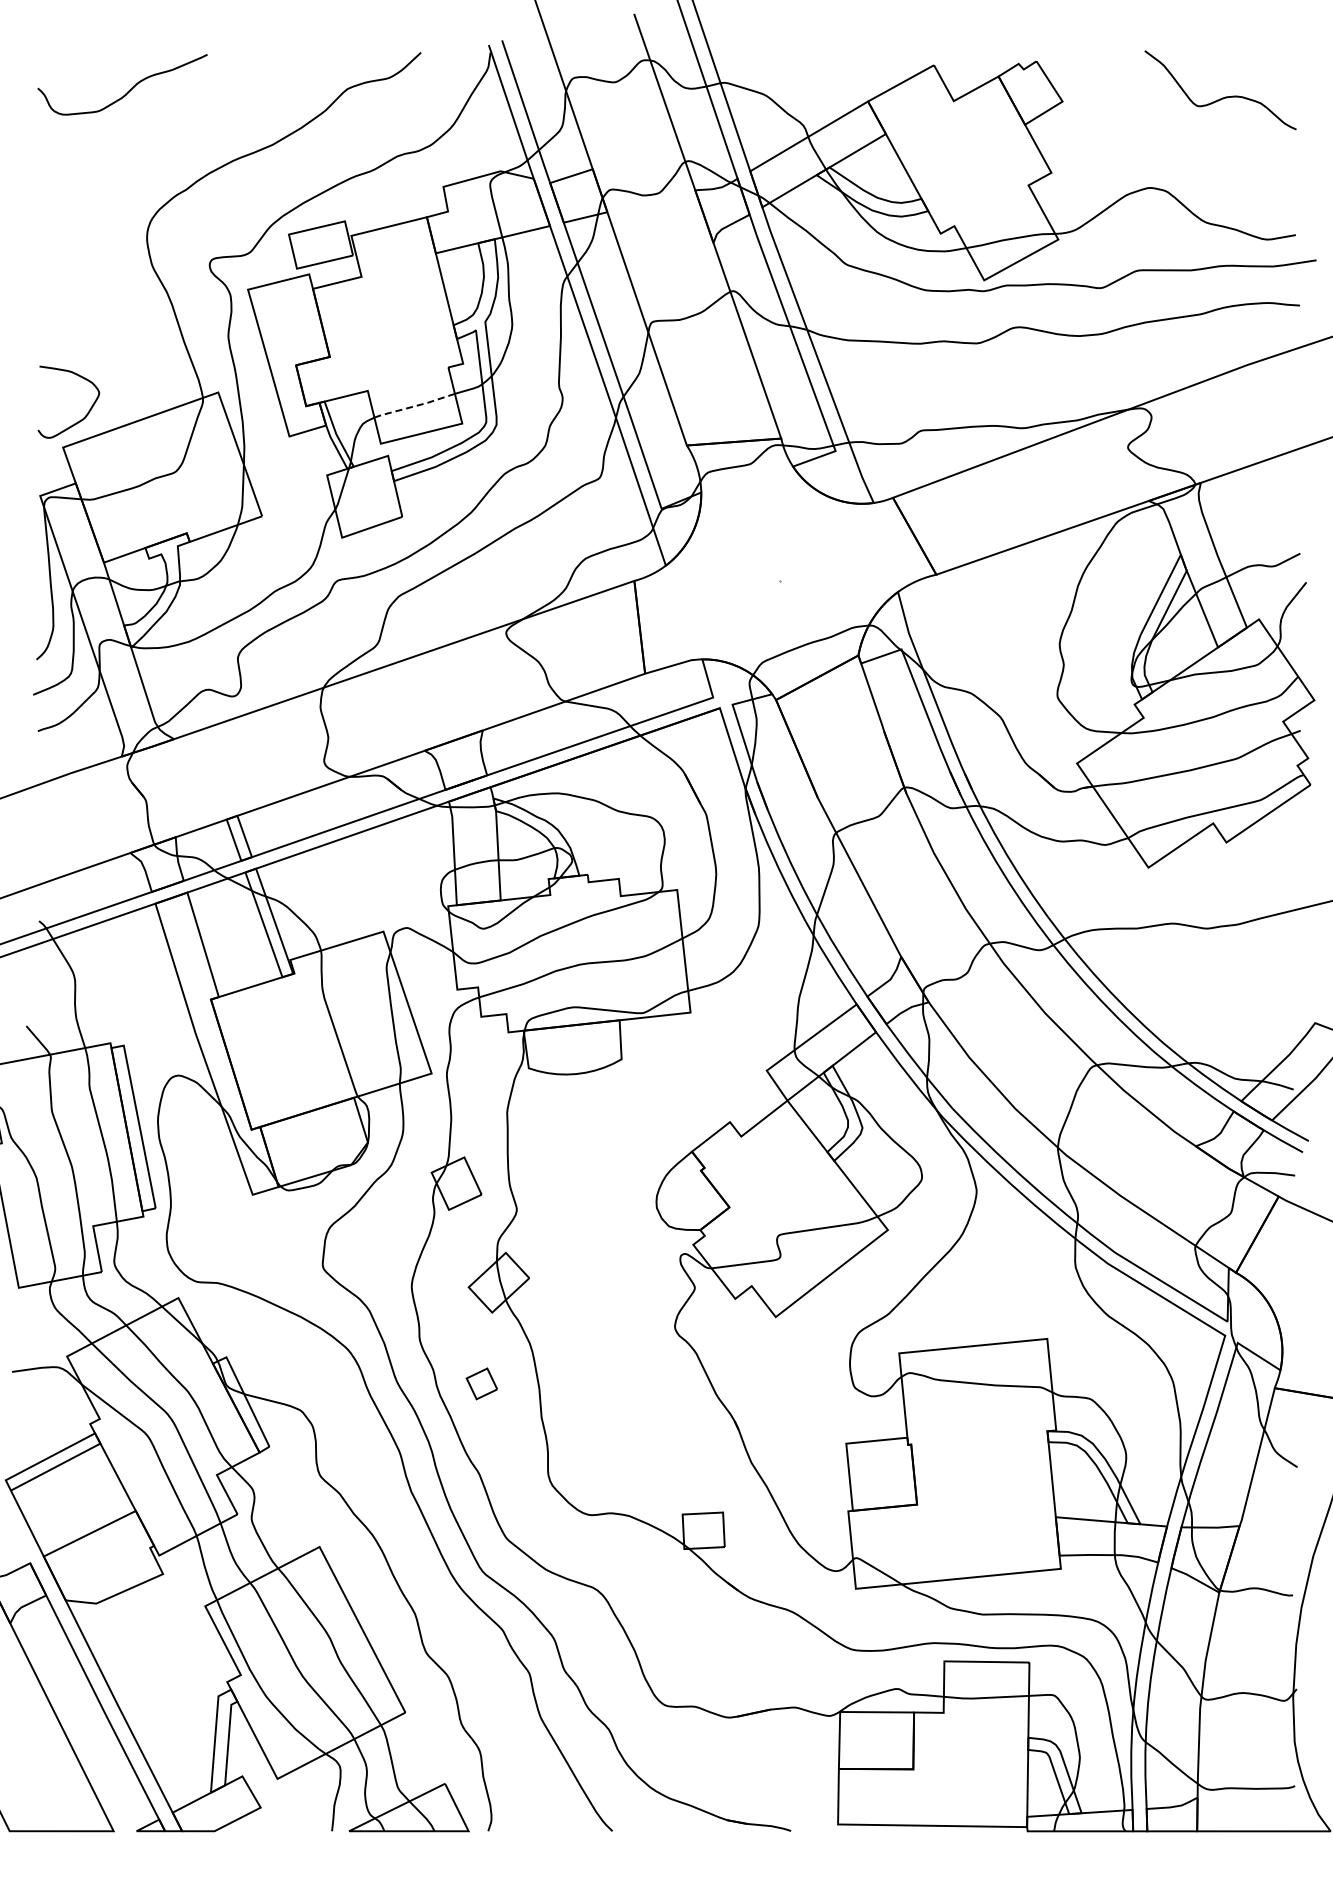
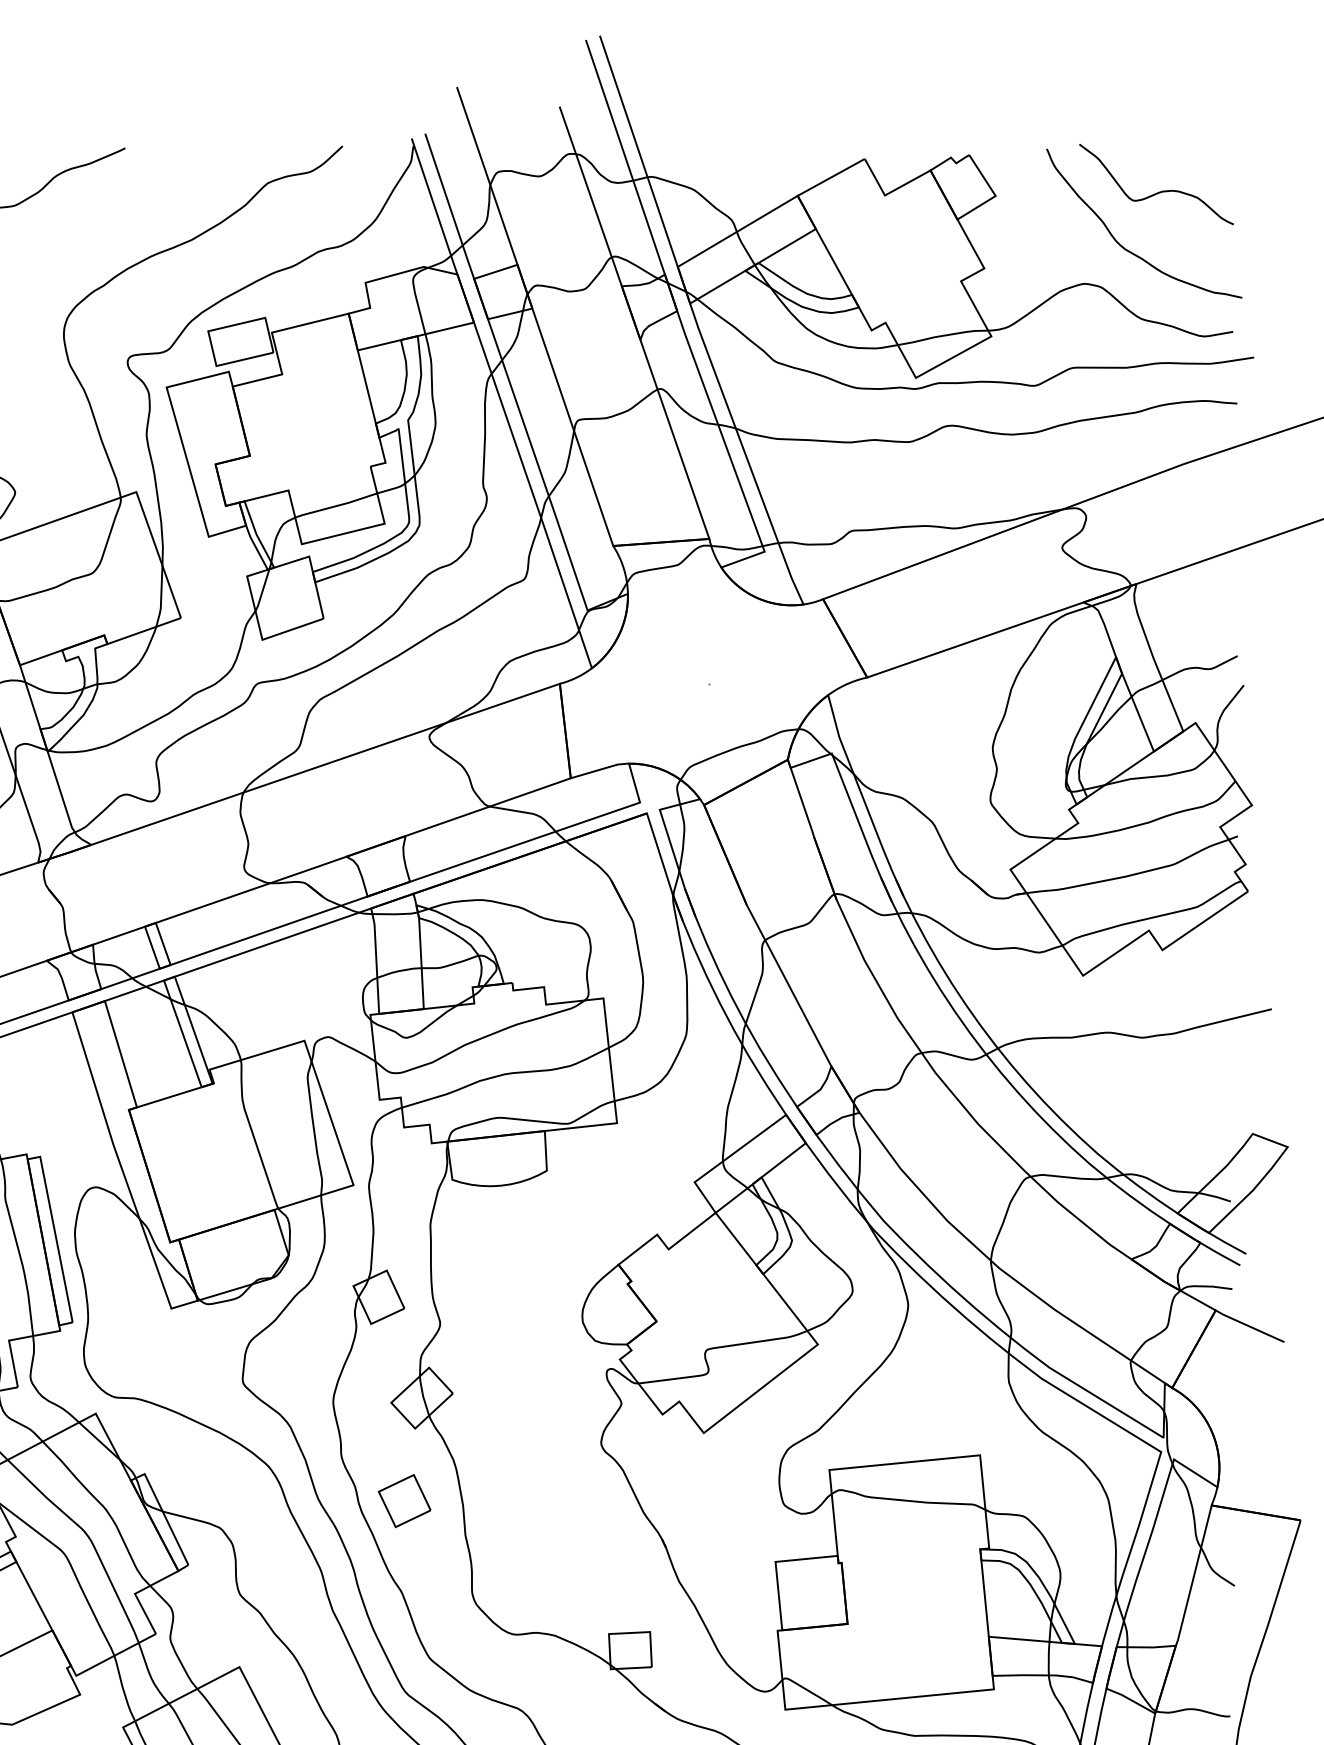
curve: (1191, 153) -> (1126, 248), added
line: (414, 406) -> (336, 506), dashed -> solid
part: (481, 1383) -> (404, 1500), size x1.67

